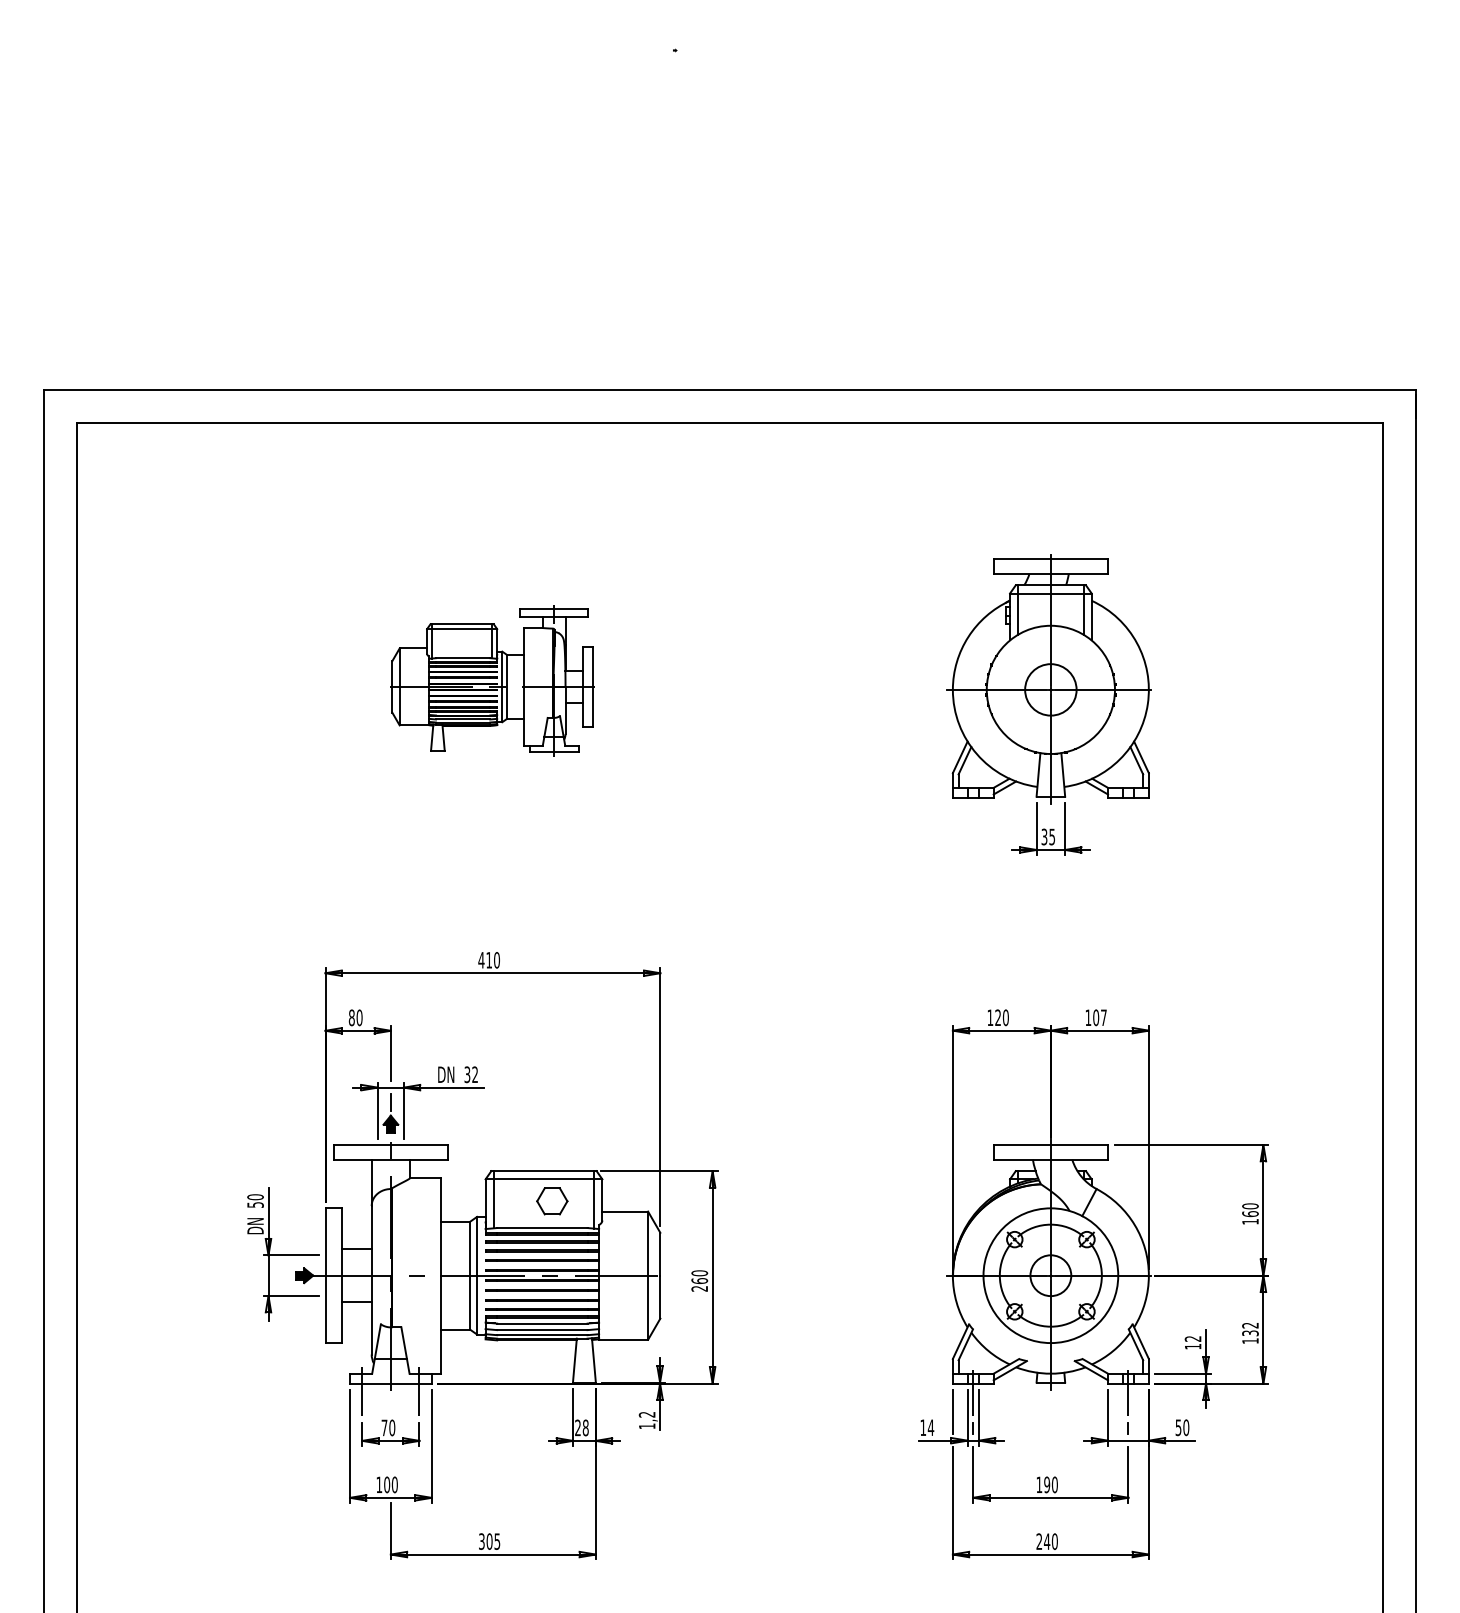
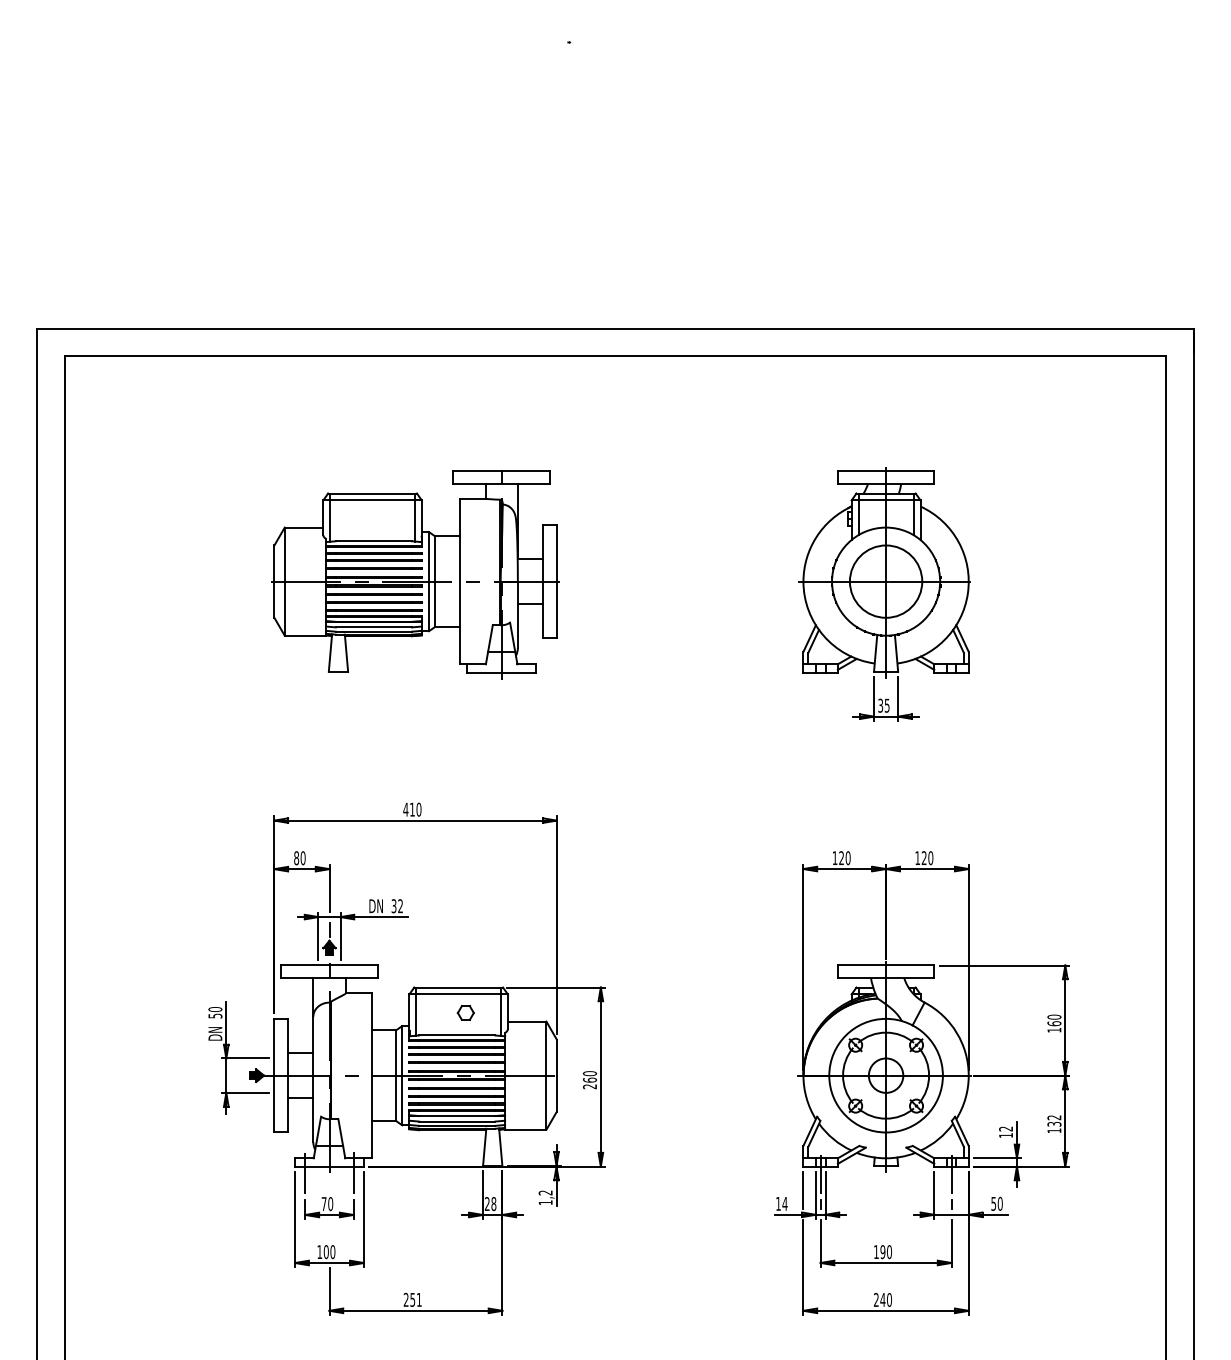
part: (492, 682) -> (415, 575), size x1.67
circle: (1050, 689) -> (885, 581), size x1.67
text: (1099, 1017) -> (927, 857), 107 -> 120
part: (552, 1201) -> (465, 1013), size x0.62
text: (489, 1541) -> (412, 1299), 305 -> 251

